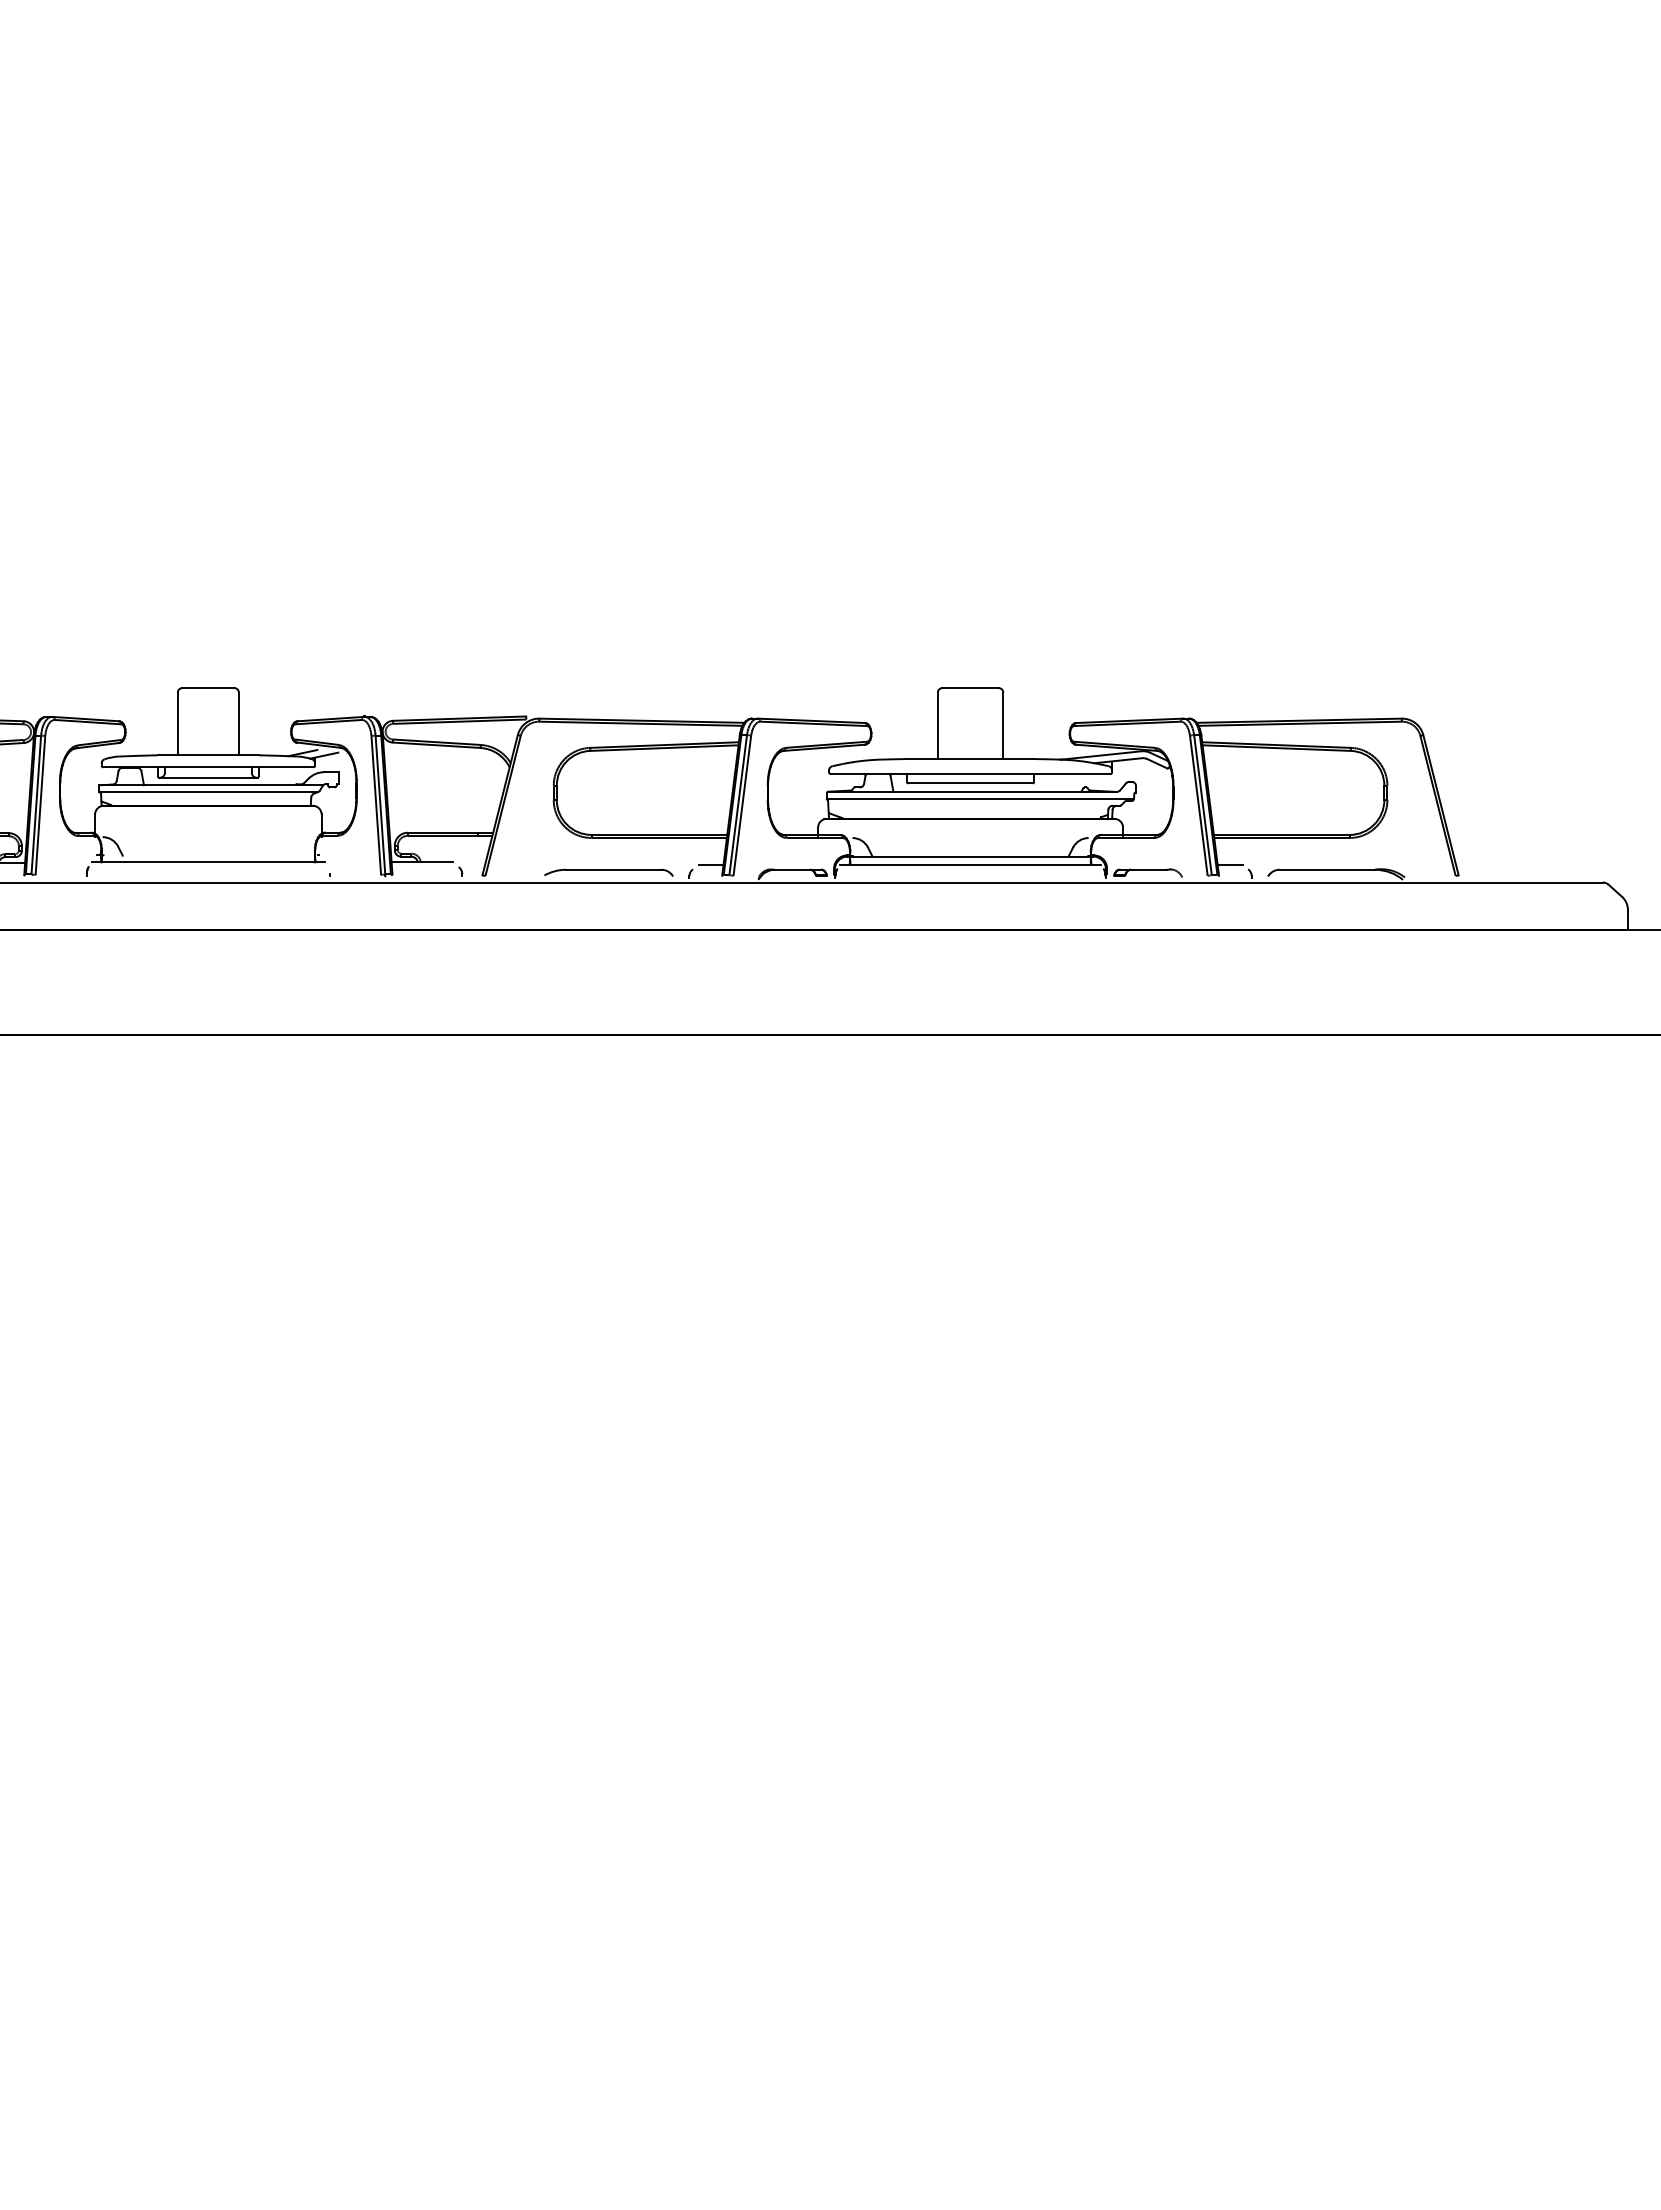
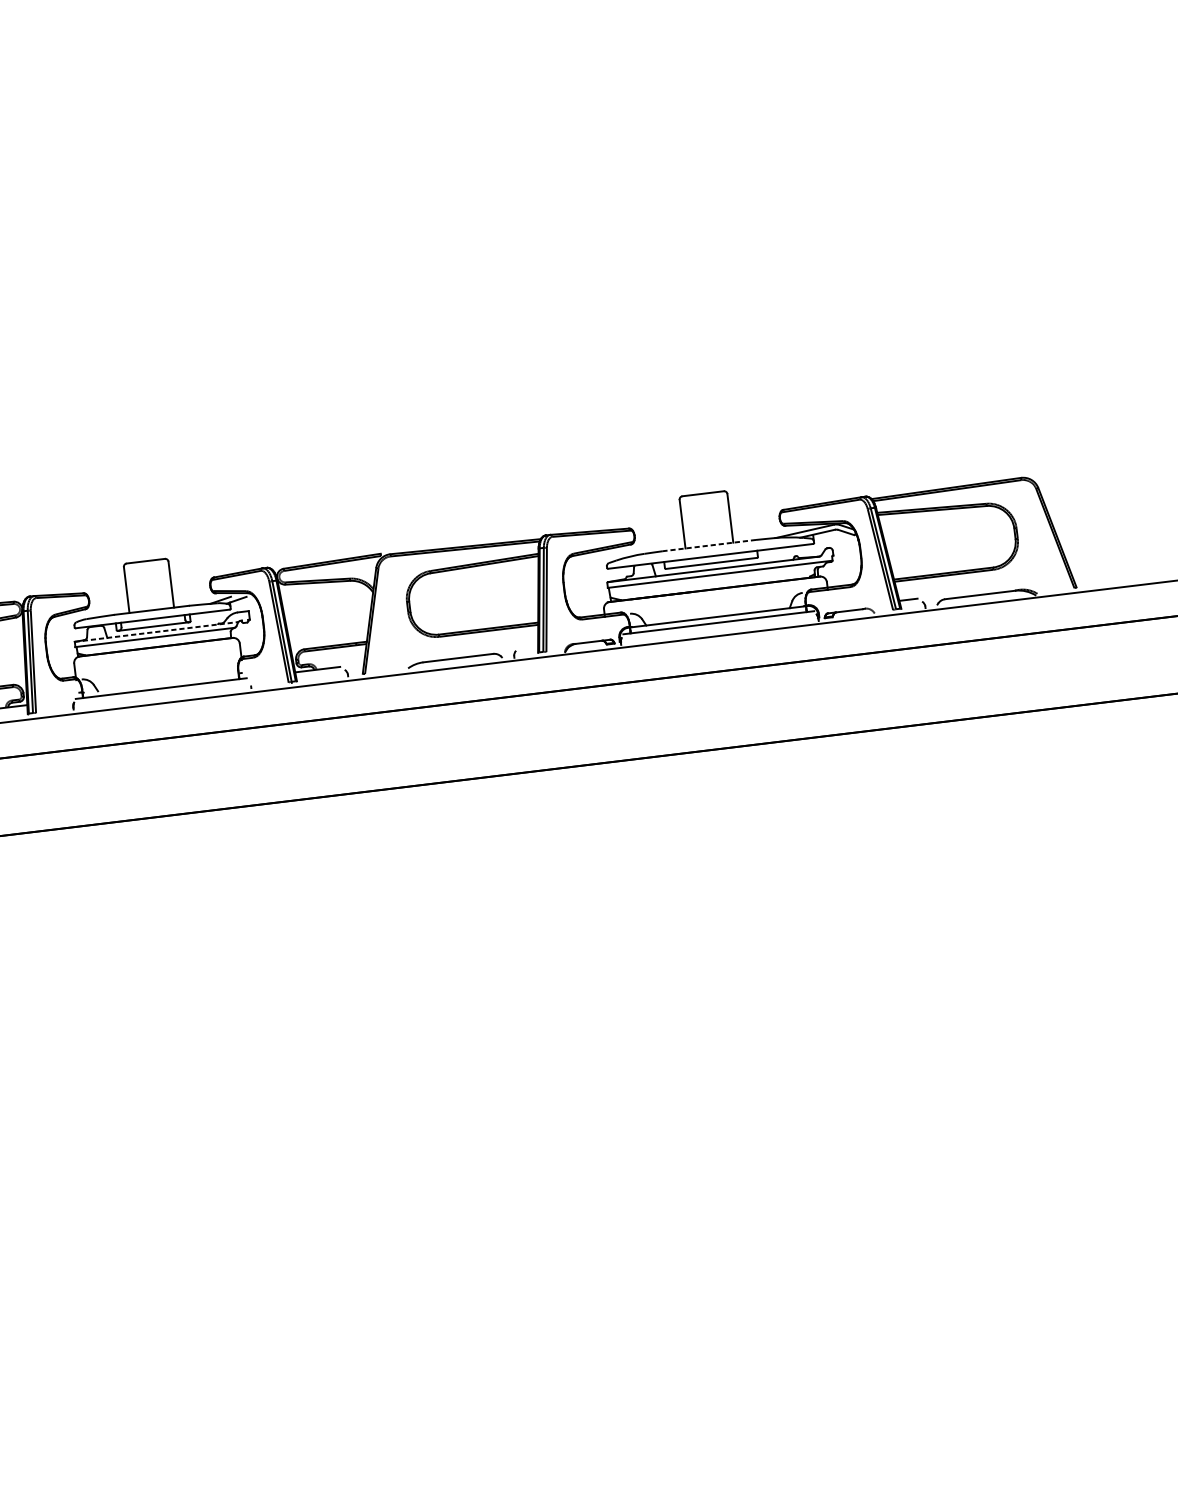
line: (970, 759) -> (709, 545), solid -> dashed
line: (211, 785) -> (156, 632), solid -> dashed
line: (710, 864) -> (528, 645), removed

